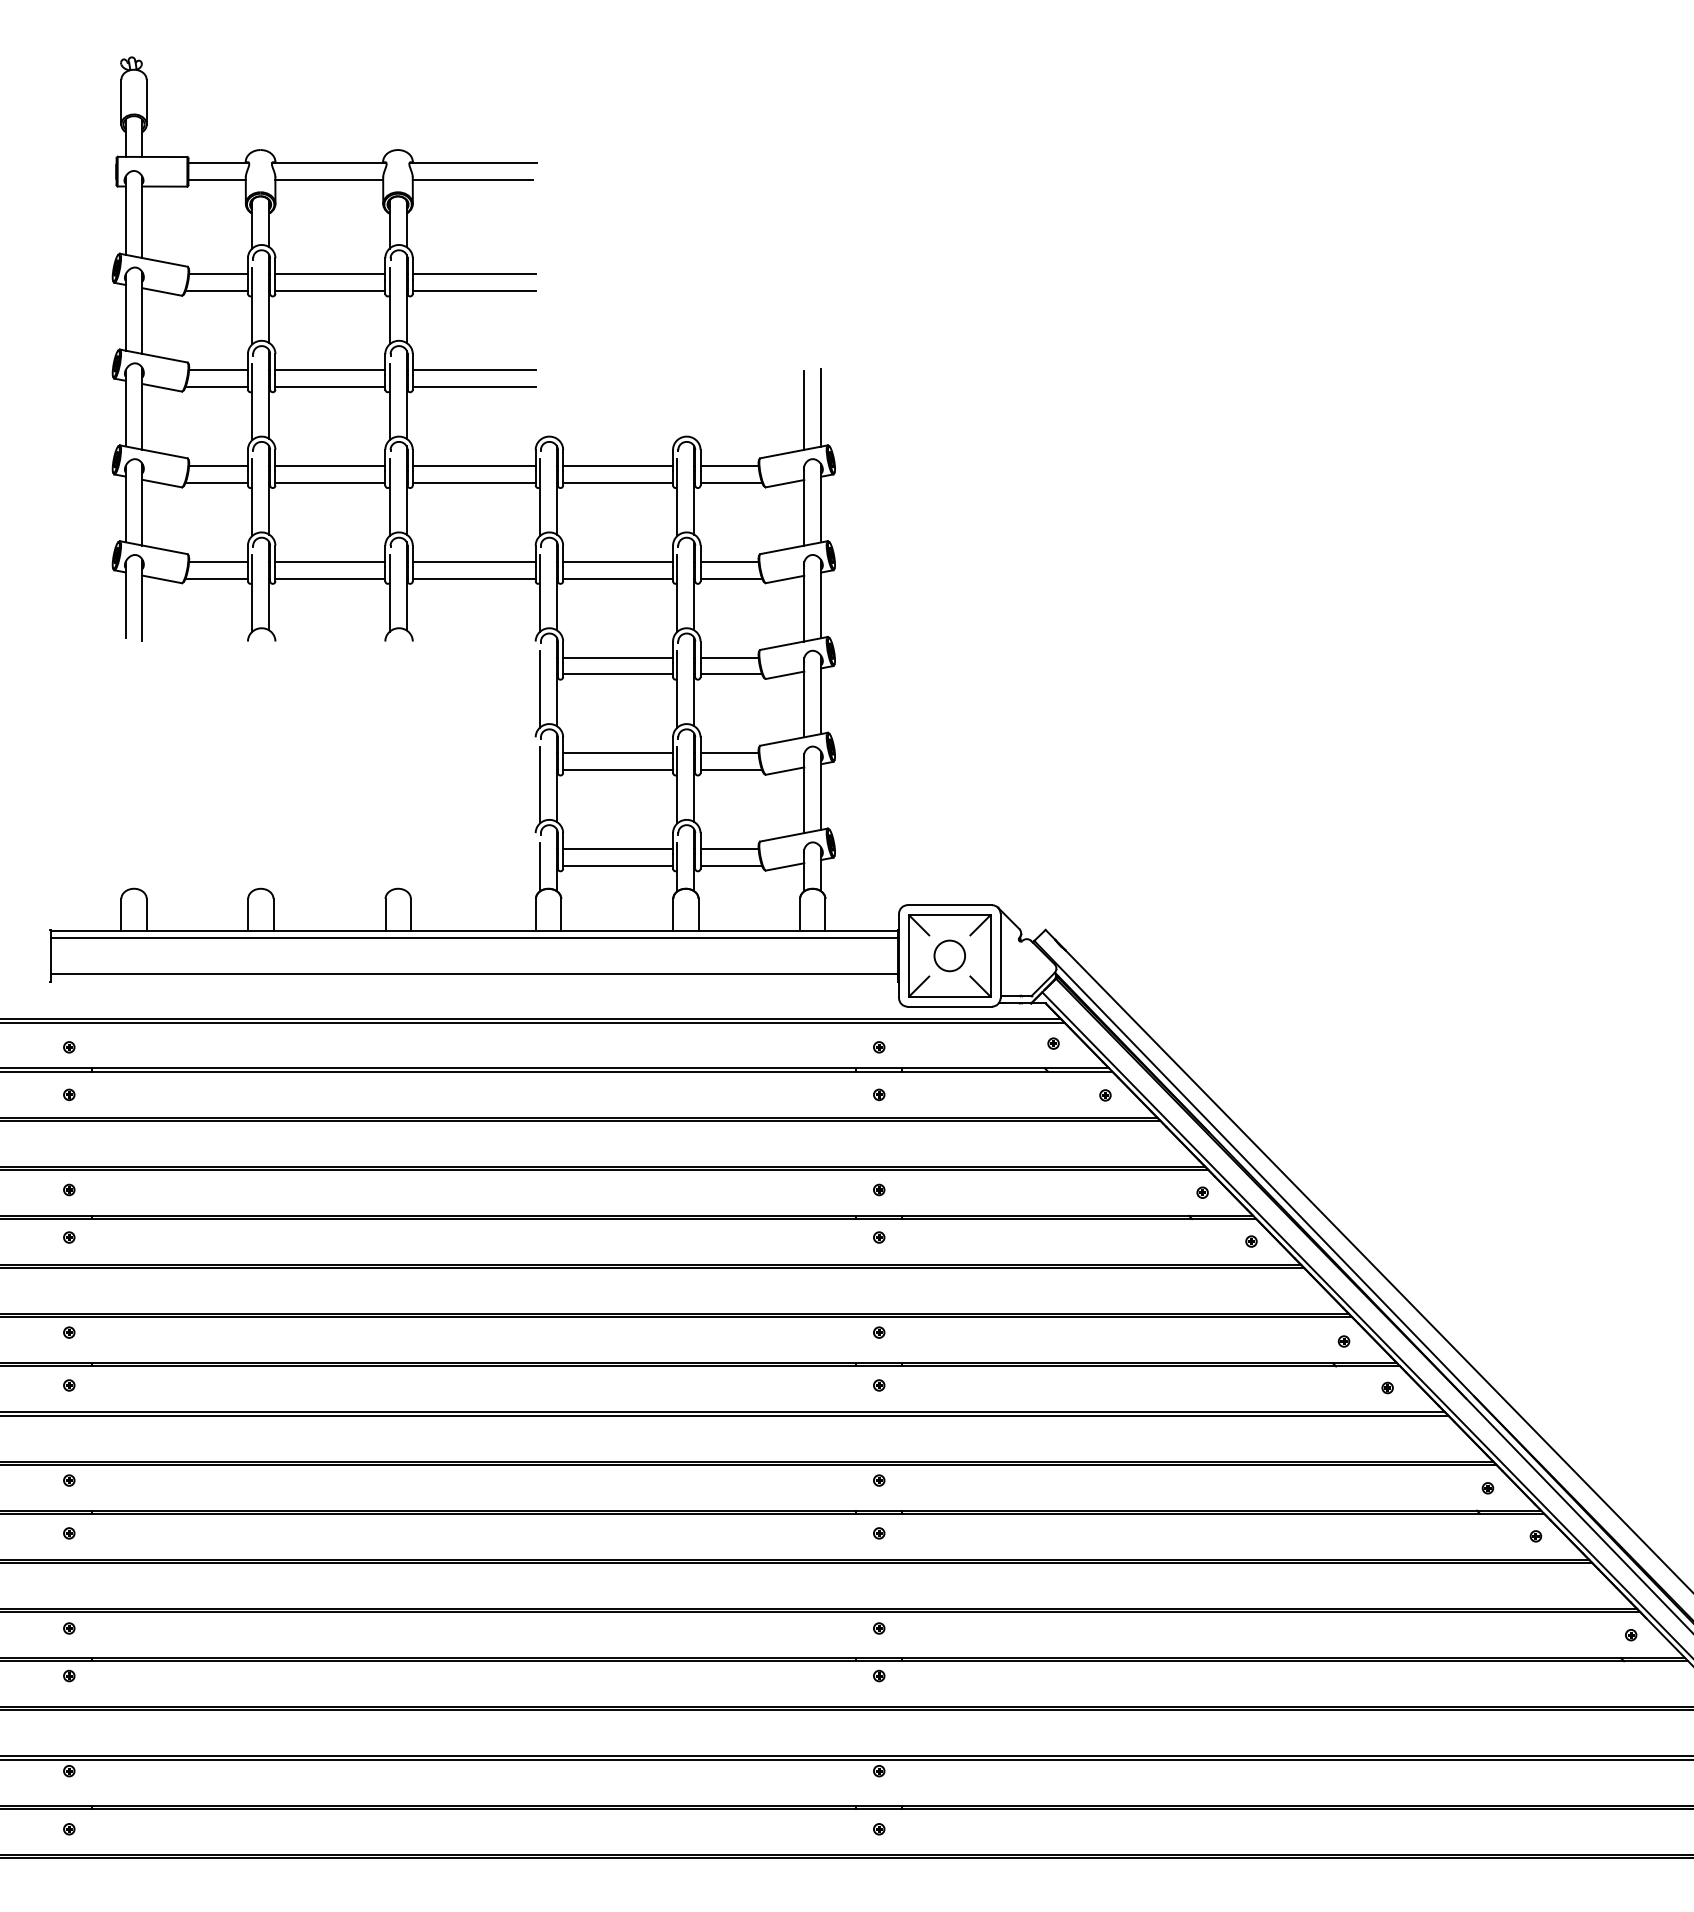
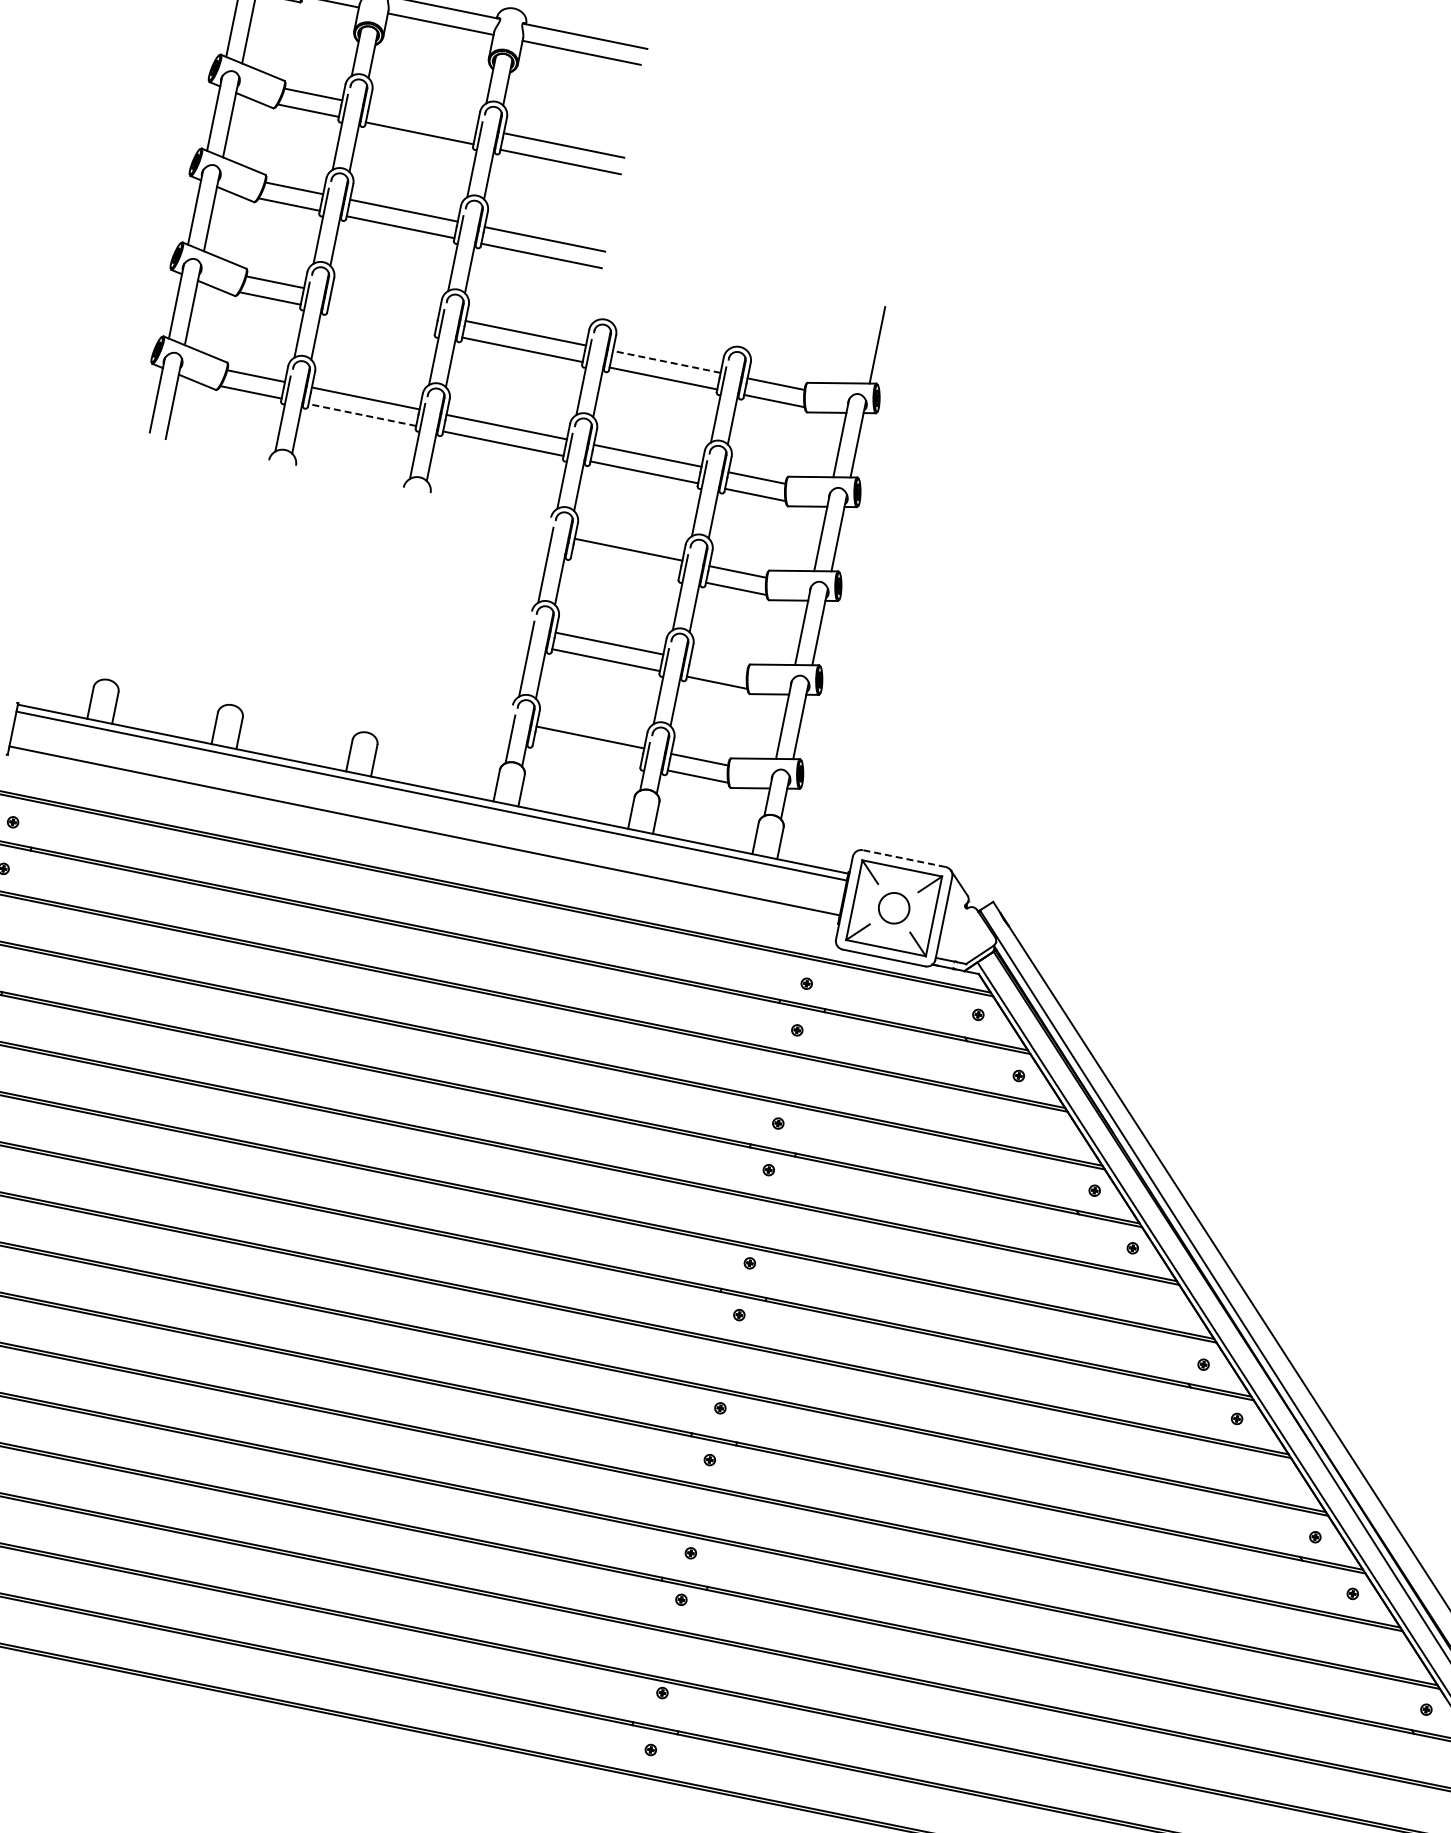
line: (330, 274) -> (423, 117), removed
line: (804, 409) -> (860, 343), removed
line: (330, 465) -> (385, 304), removed
line: (618, 465) -> (667, 361), solid -> dashed
line: (330, 482) -> (381, 320), removed
line: (330, 578) -> (362, 414), solid -> dashed
line: (618, 674) -> (625, 566), removed
line: (729, 753) -> (718, 665), removed
line: (618, 866) -> (587, 754), removed
line: (949, 905) -> (903, 858), solid -> dashed

